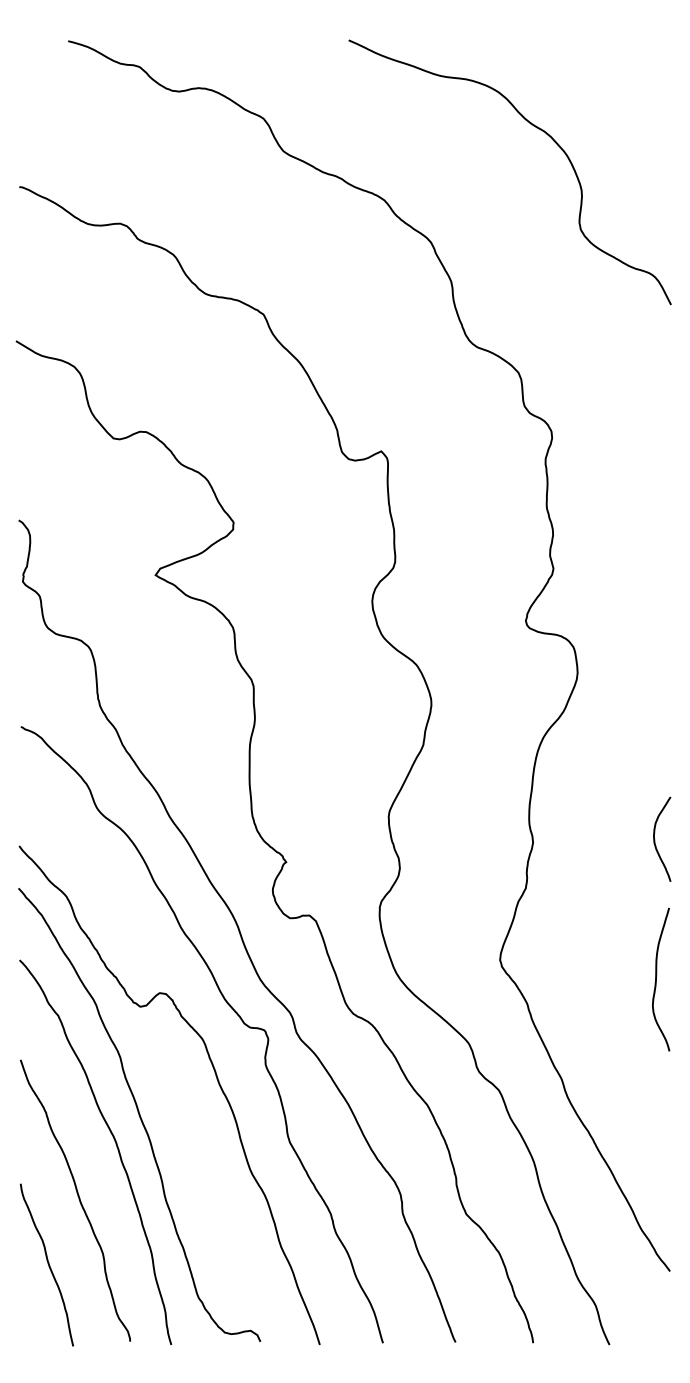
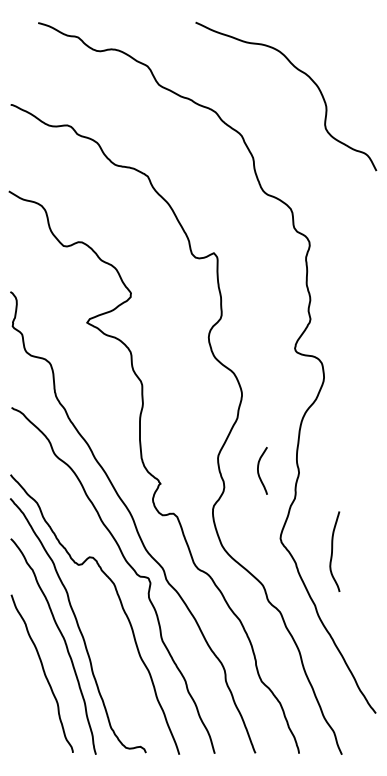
curve: (656, 842) -> (259, 472), moved
curve: (656, 979) -> (332, 551), moved
curve: (47, 1264) -> (26, 709), removed

